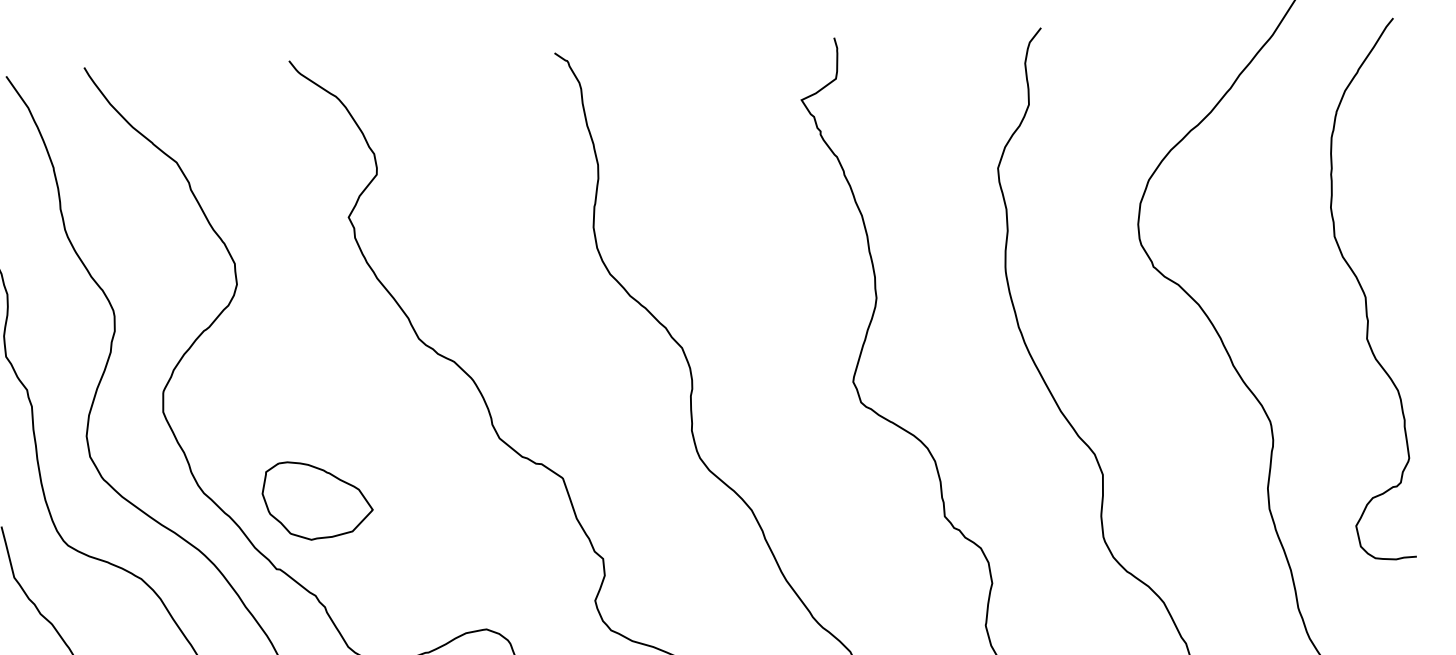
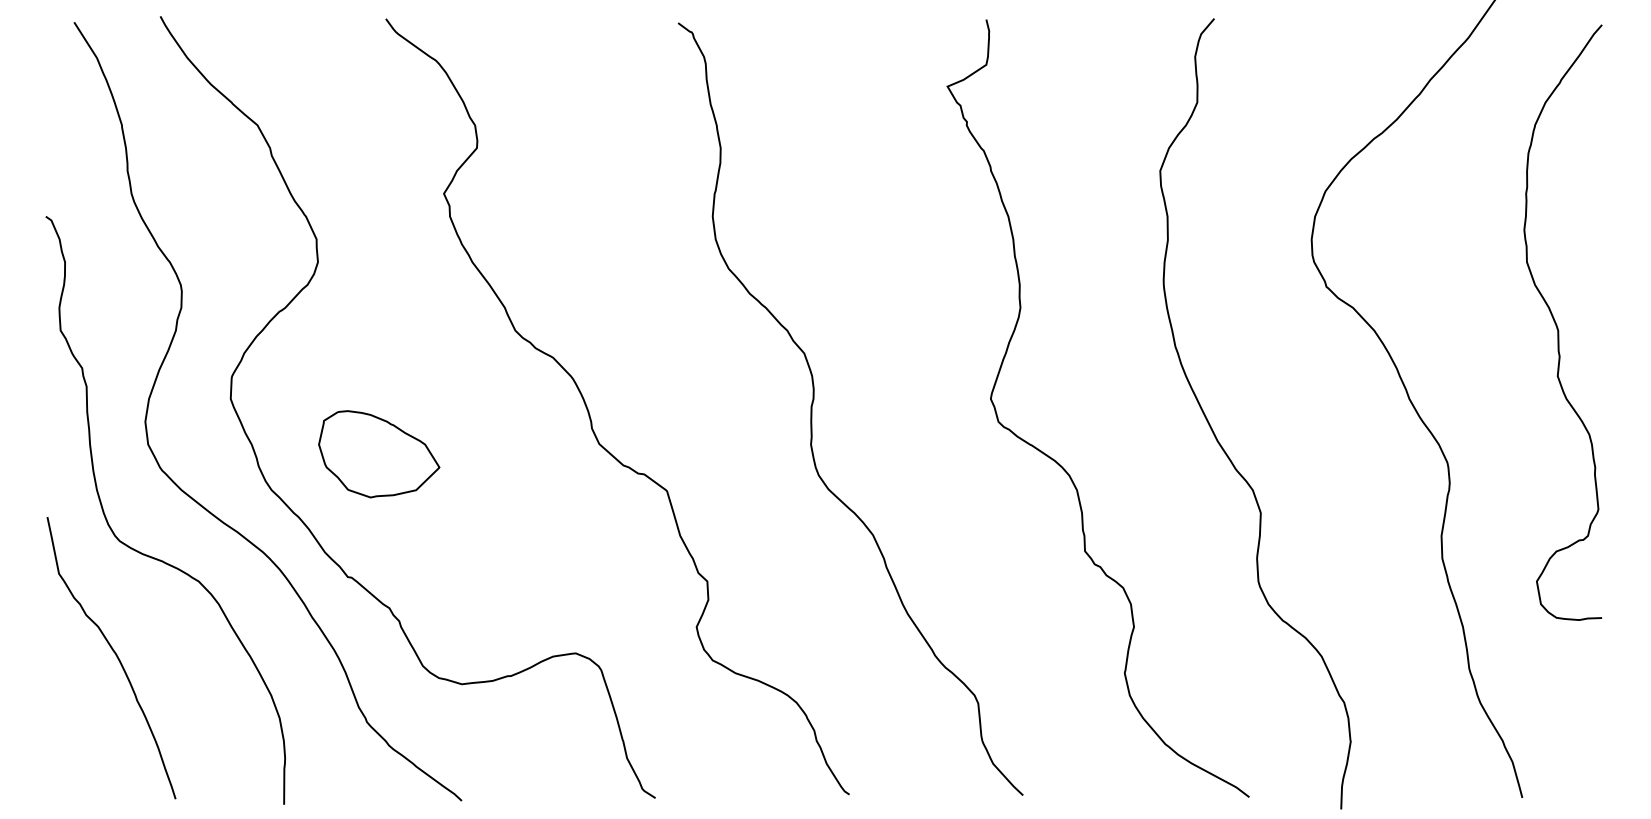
part: (317, 500) -> (379, 454), moved

